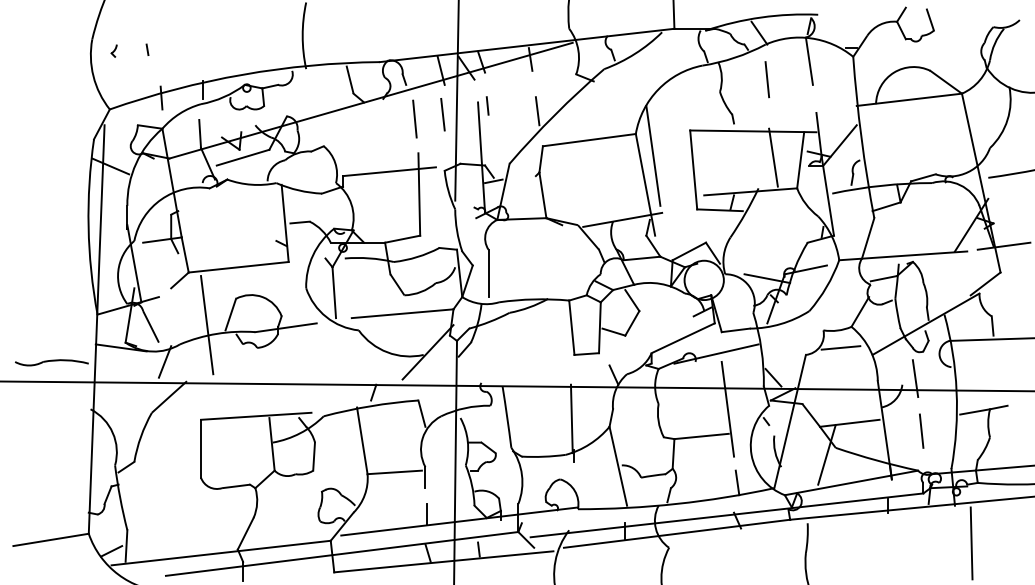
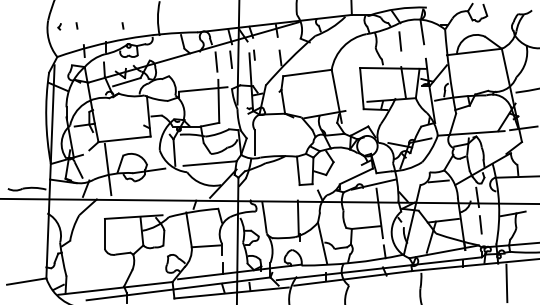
line: (234, 49) -> (122, 25), added
line: (652, 156) -> (340, 81), removed

